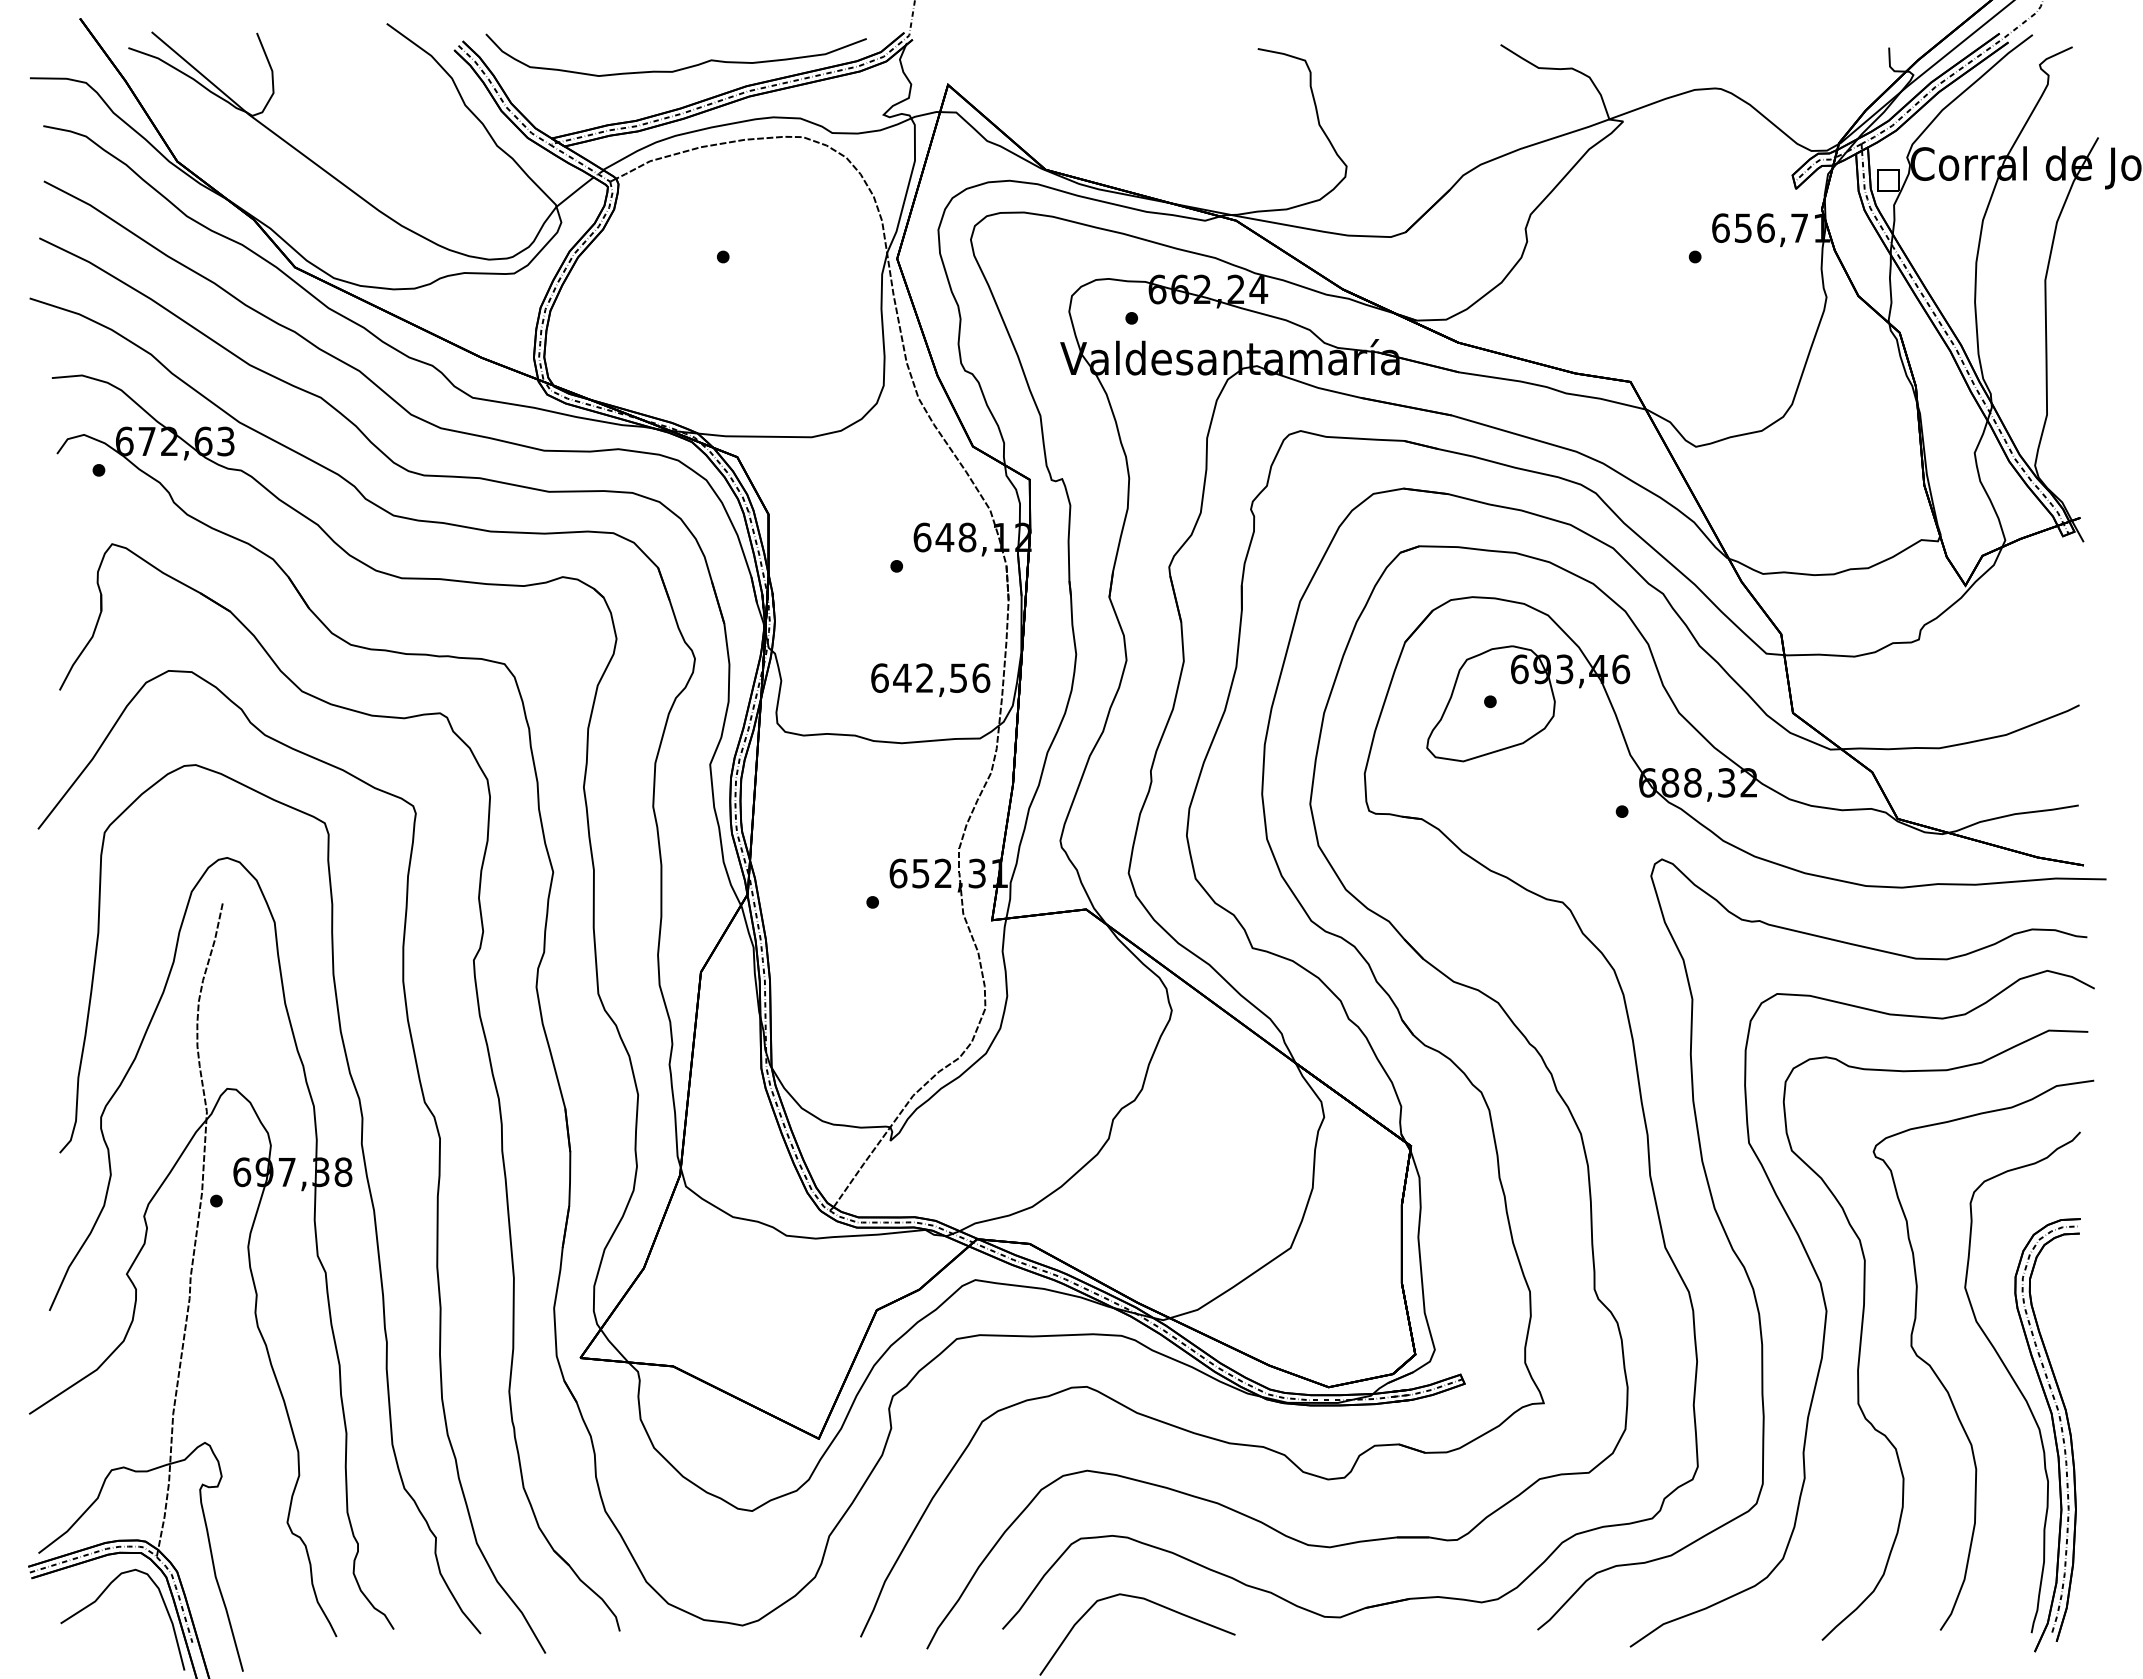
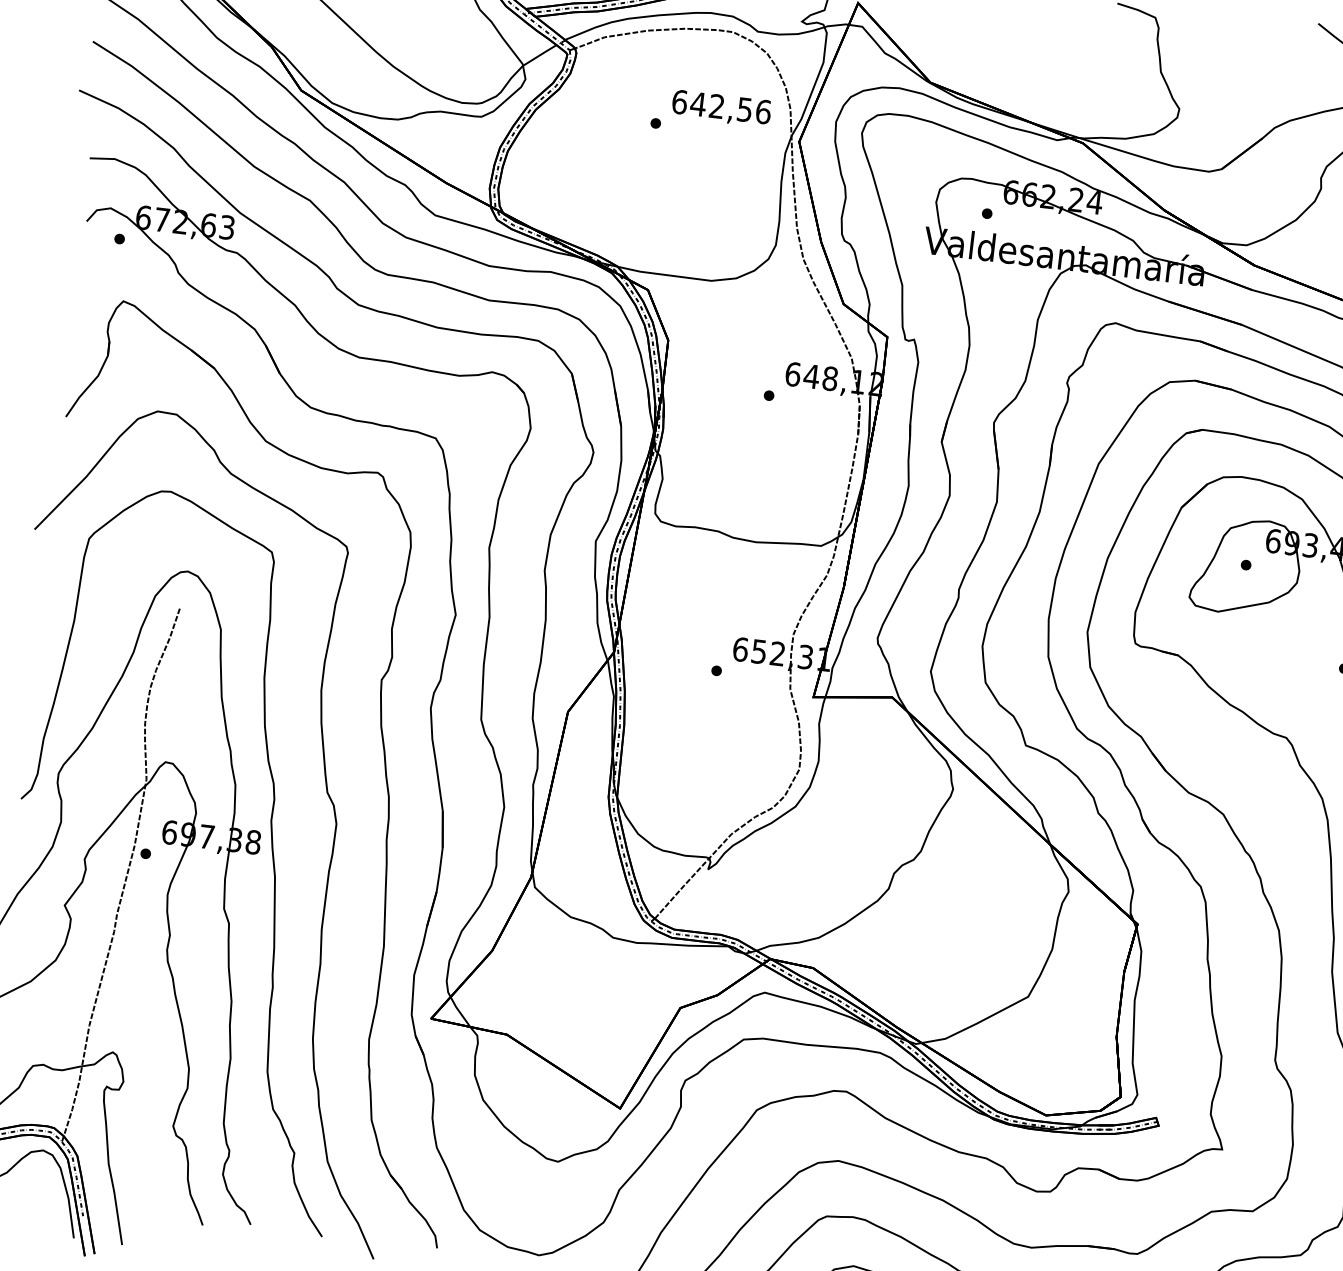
text: (930, 680) -> (721, 108), moved

